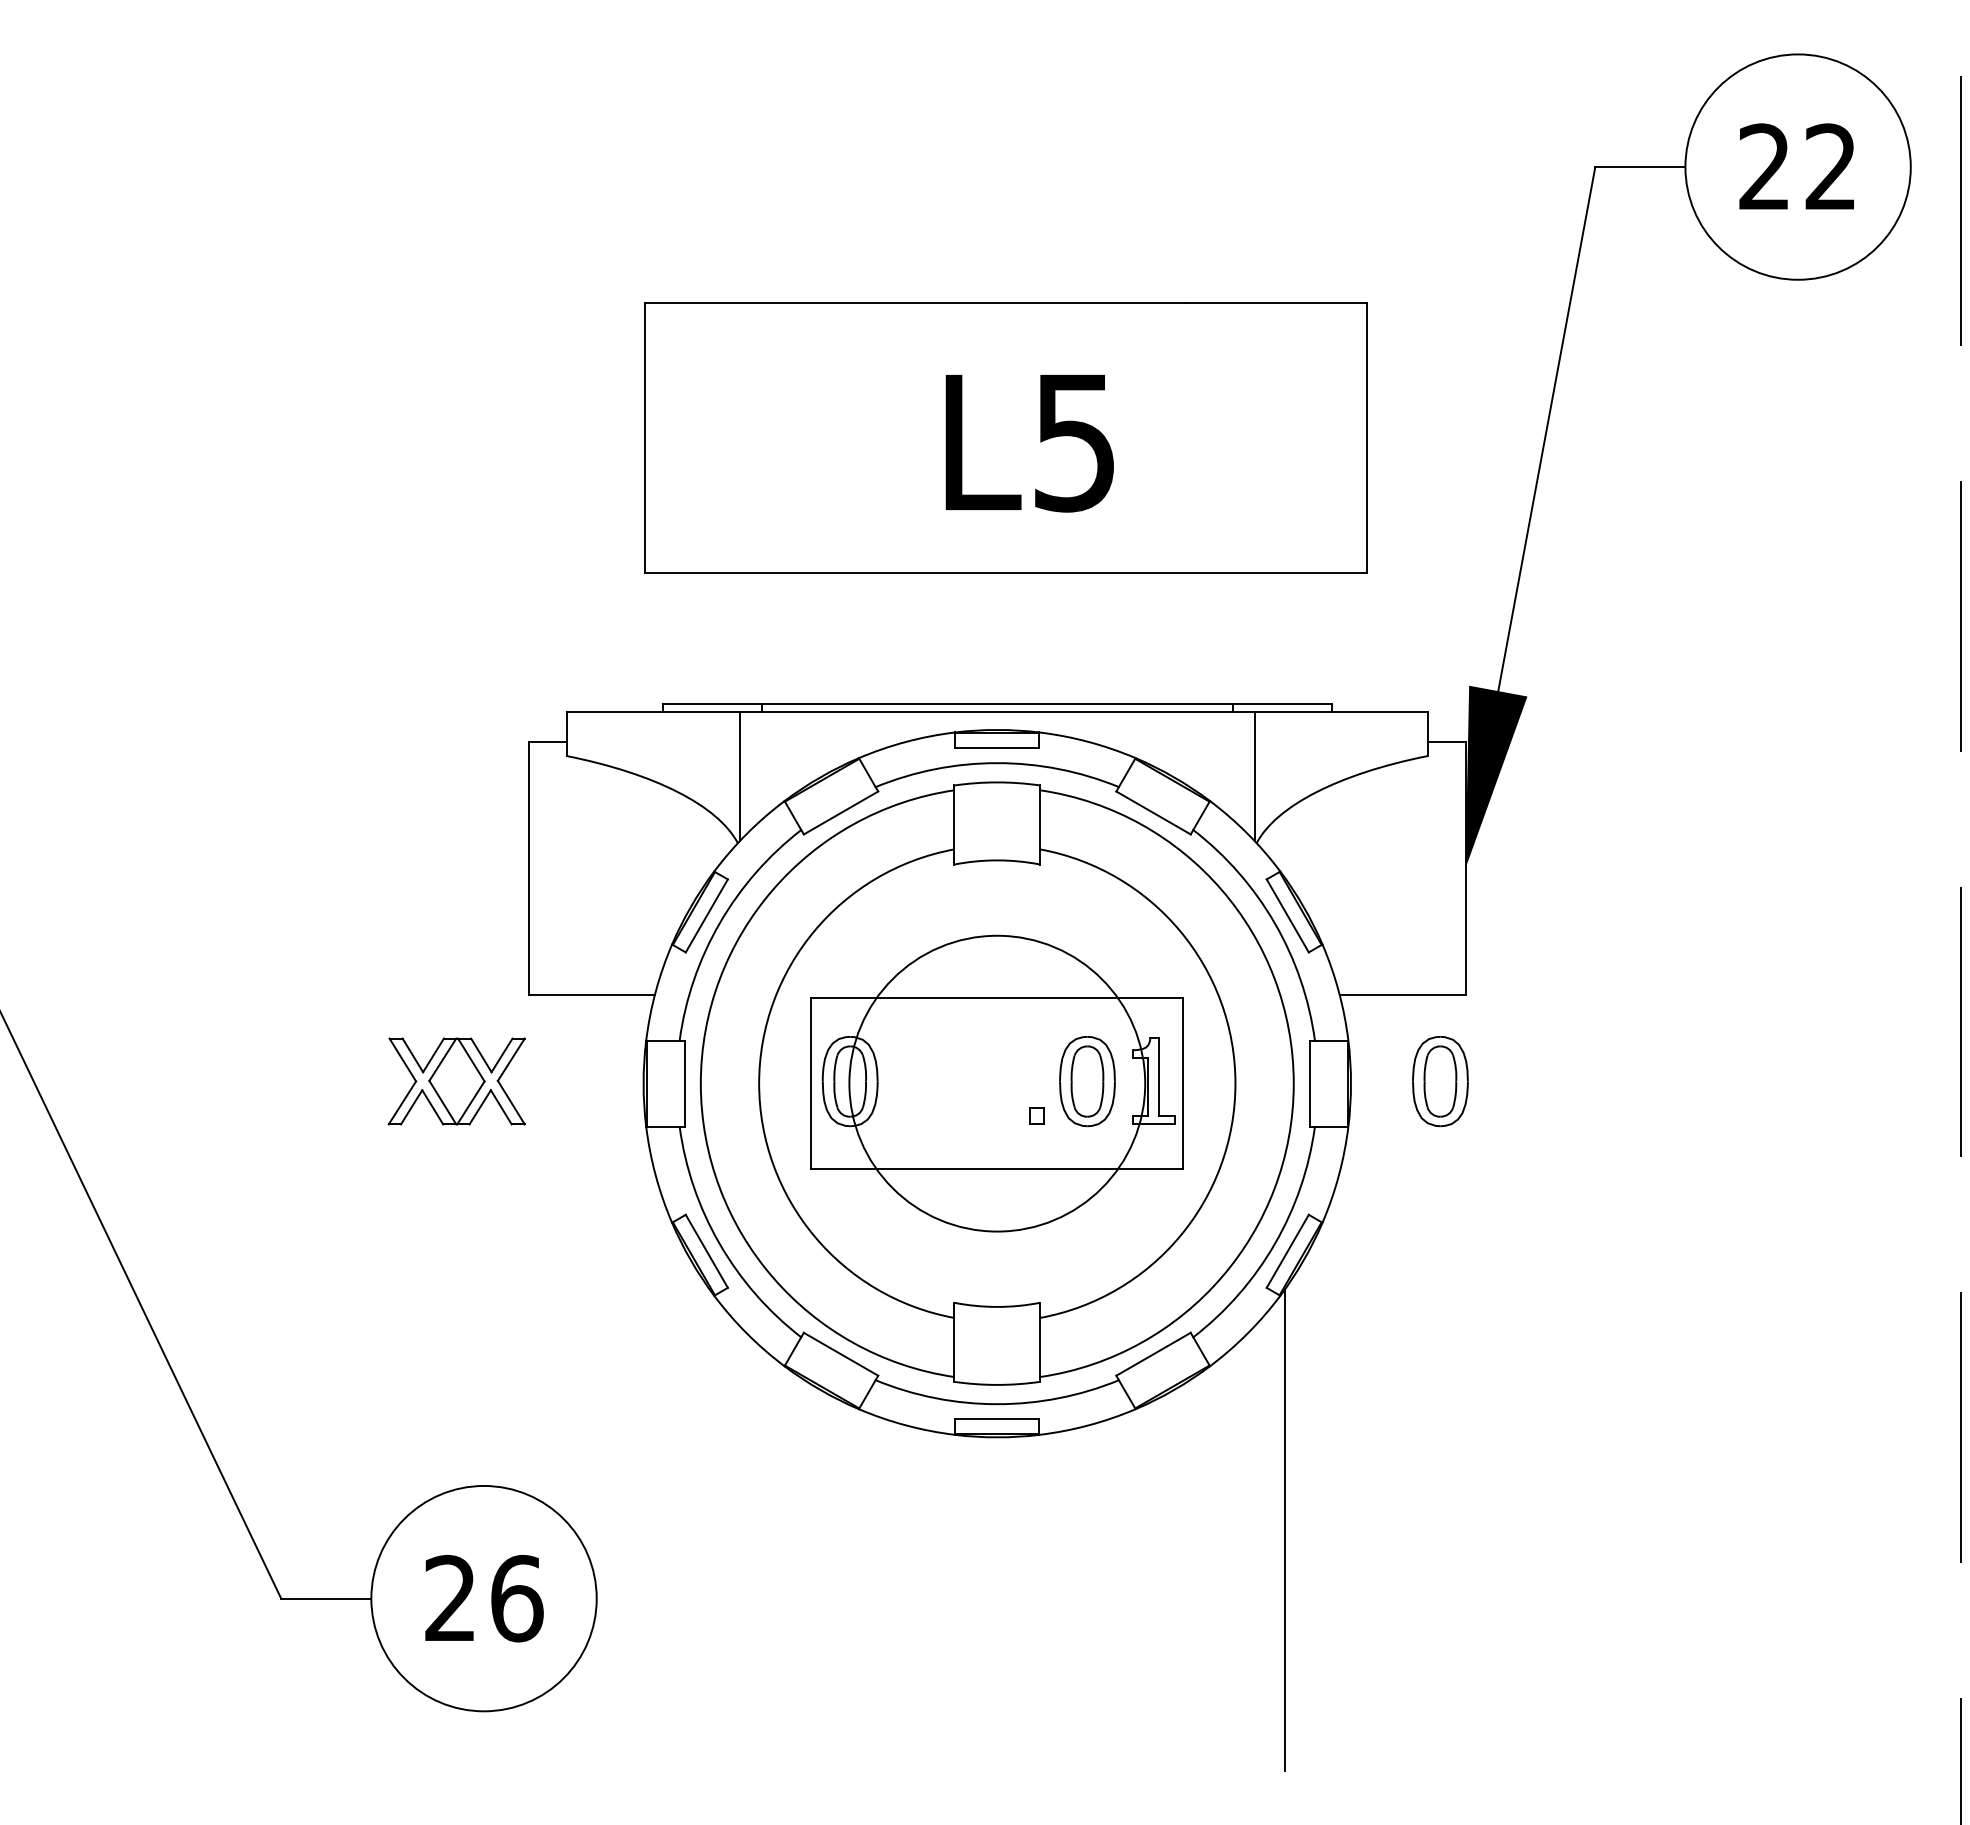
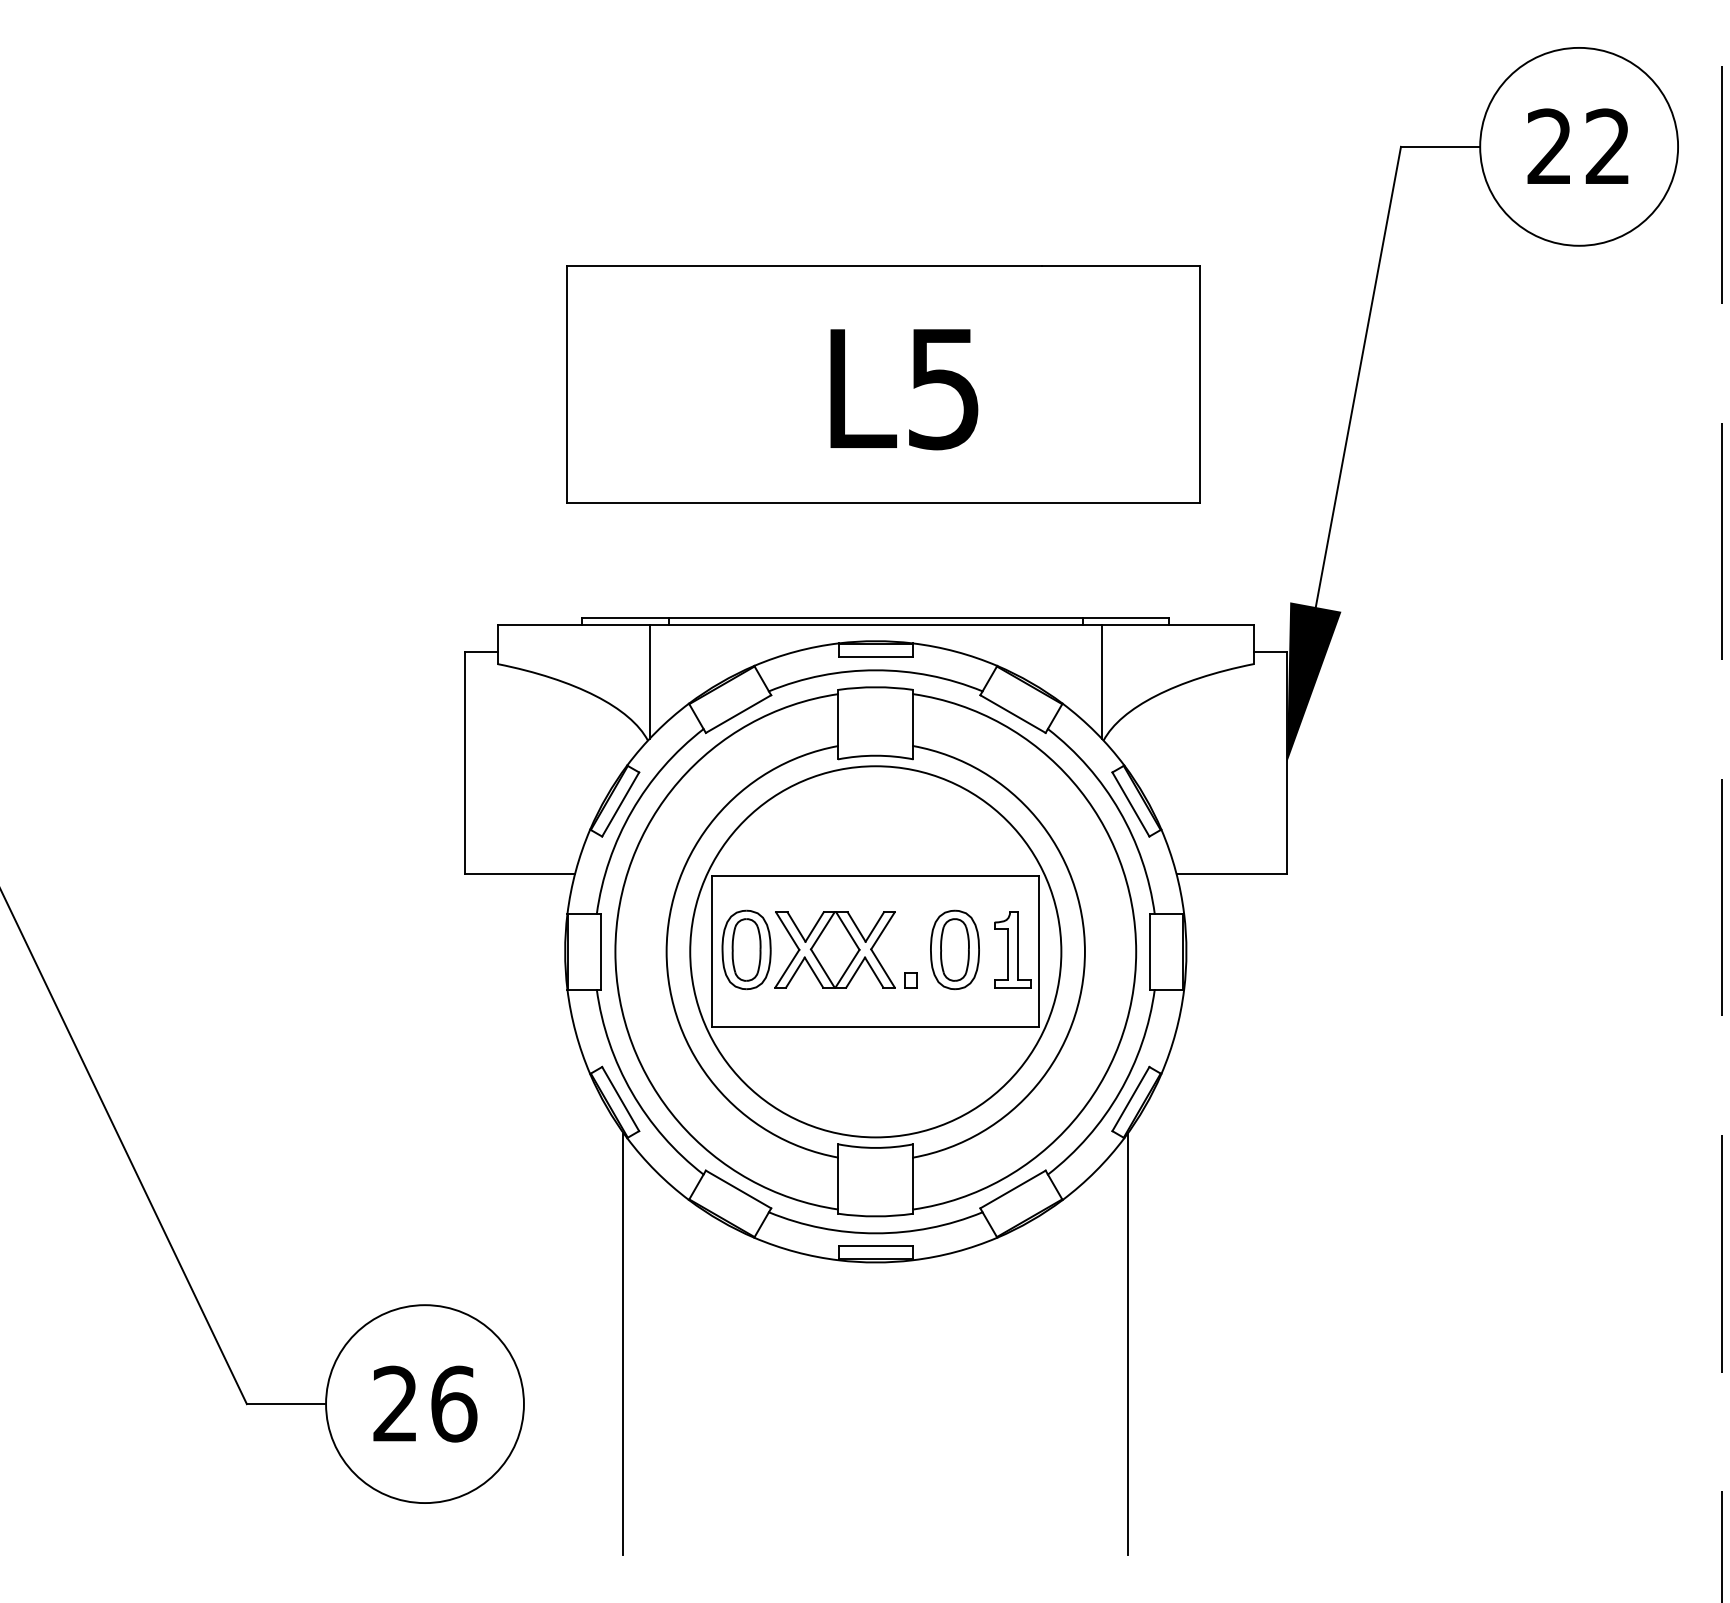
part: (456, 1081) -> (834, 949), moved
part: (1439, 1081) -> (1264, 949), removed
circle: (996, 1083) -> (875, 951), size x1.43
line: (710, 1530) -> (623, 1344), added

